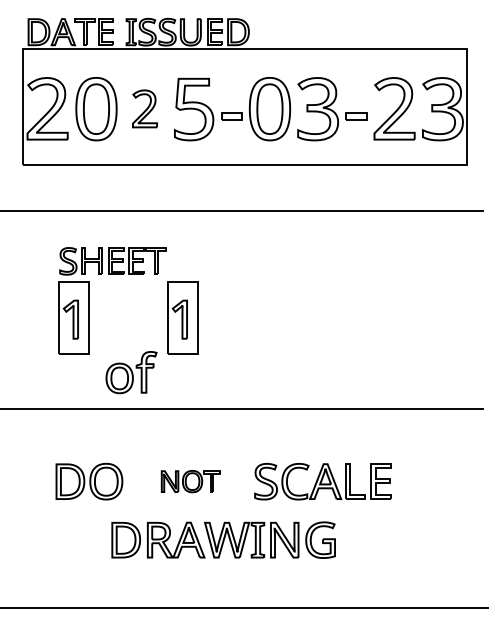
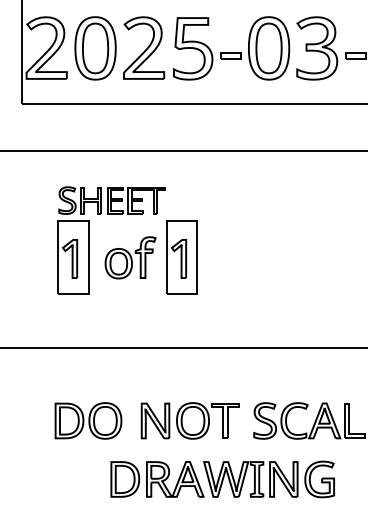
part: (144, 108) -> (143, 47), size x1.67
part: (131, 372) -> (130, 257), moved
part: (190, 481) -> (189, 420), size x1.67

